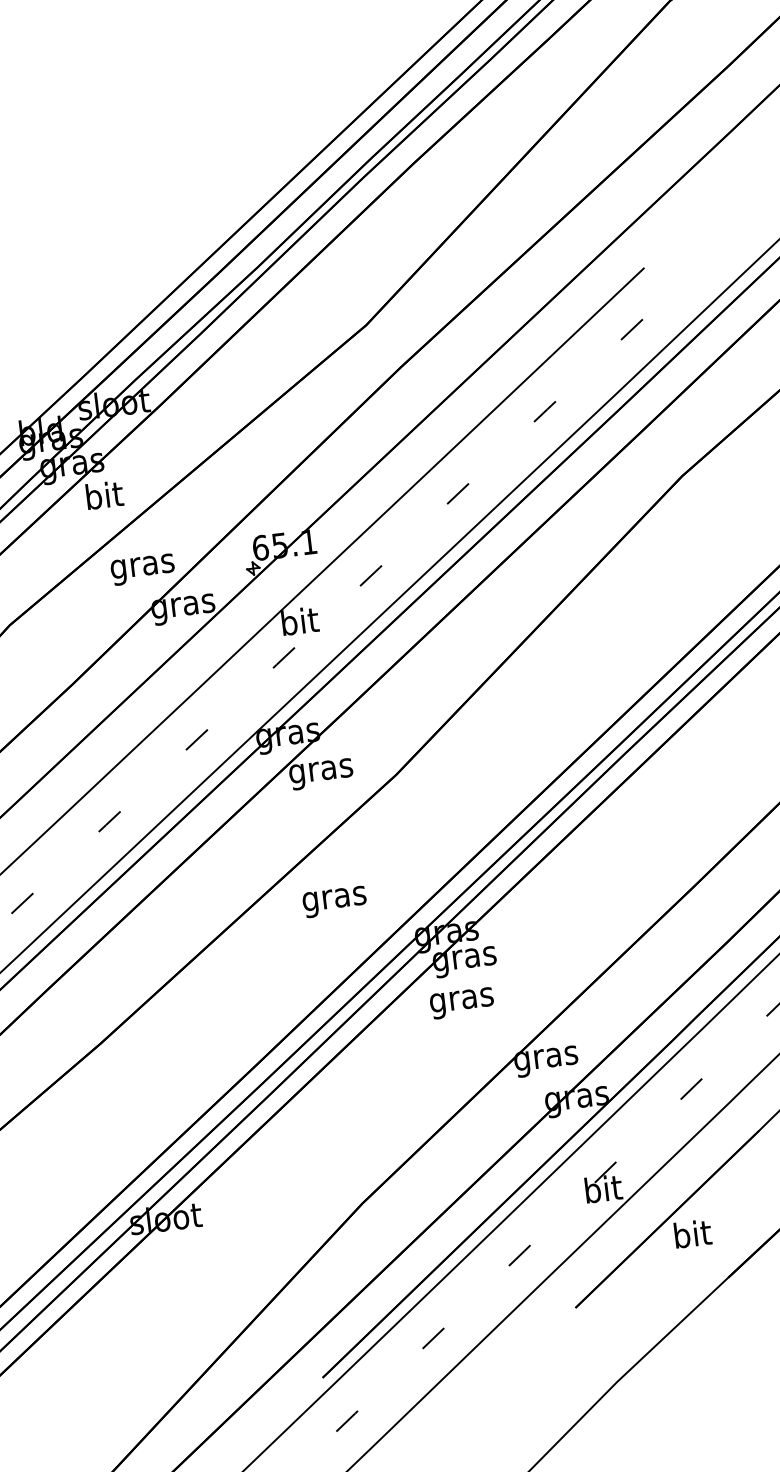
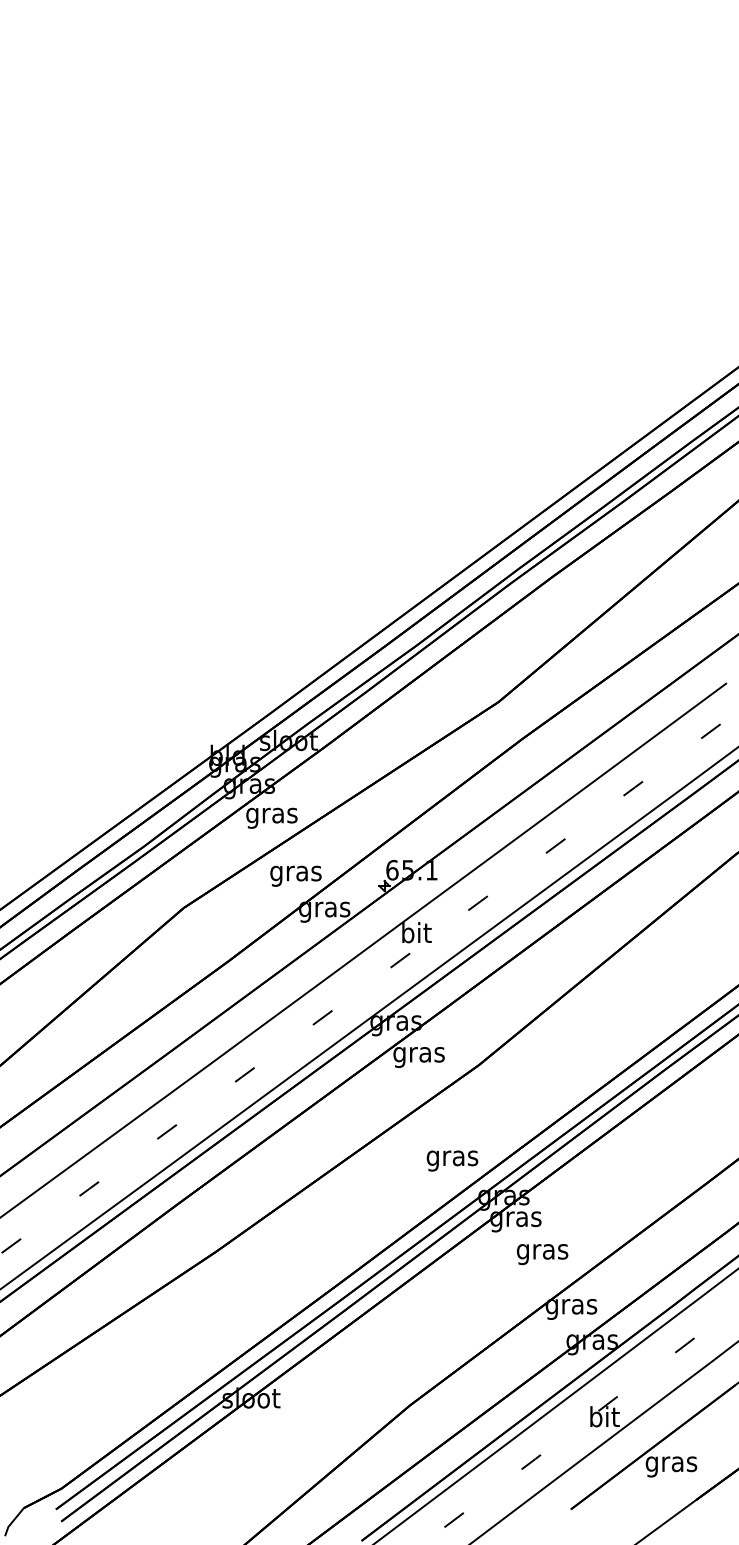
text: (103, 498) -> (271, 815), bit -> gras
text: (334, 901) -> (452, 1160), moved
text: (462, 1003) -> (542, 1254), moved
text: (692, 1236) -> (671, 1463), bit -> gras

